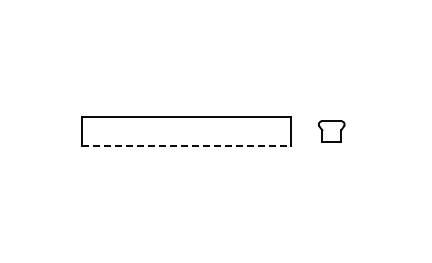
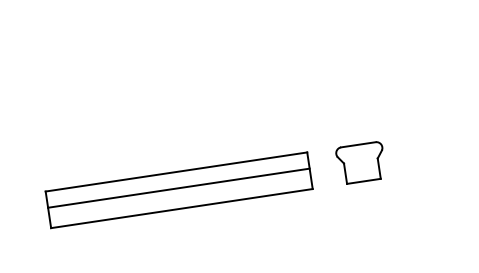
line: (185, 129) -> (177, 187), added
part: (331, 131) -> (360, 163), size x1.43
line: (186, 146) -> (182, 209), dashed -> solid

